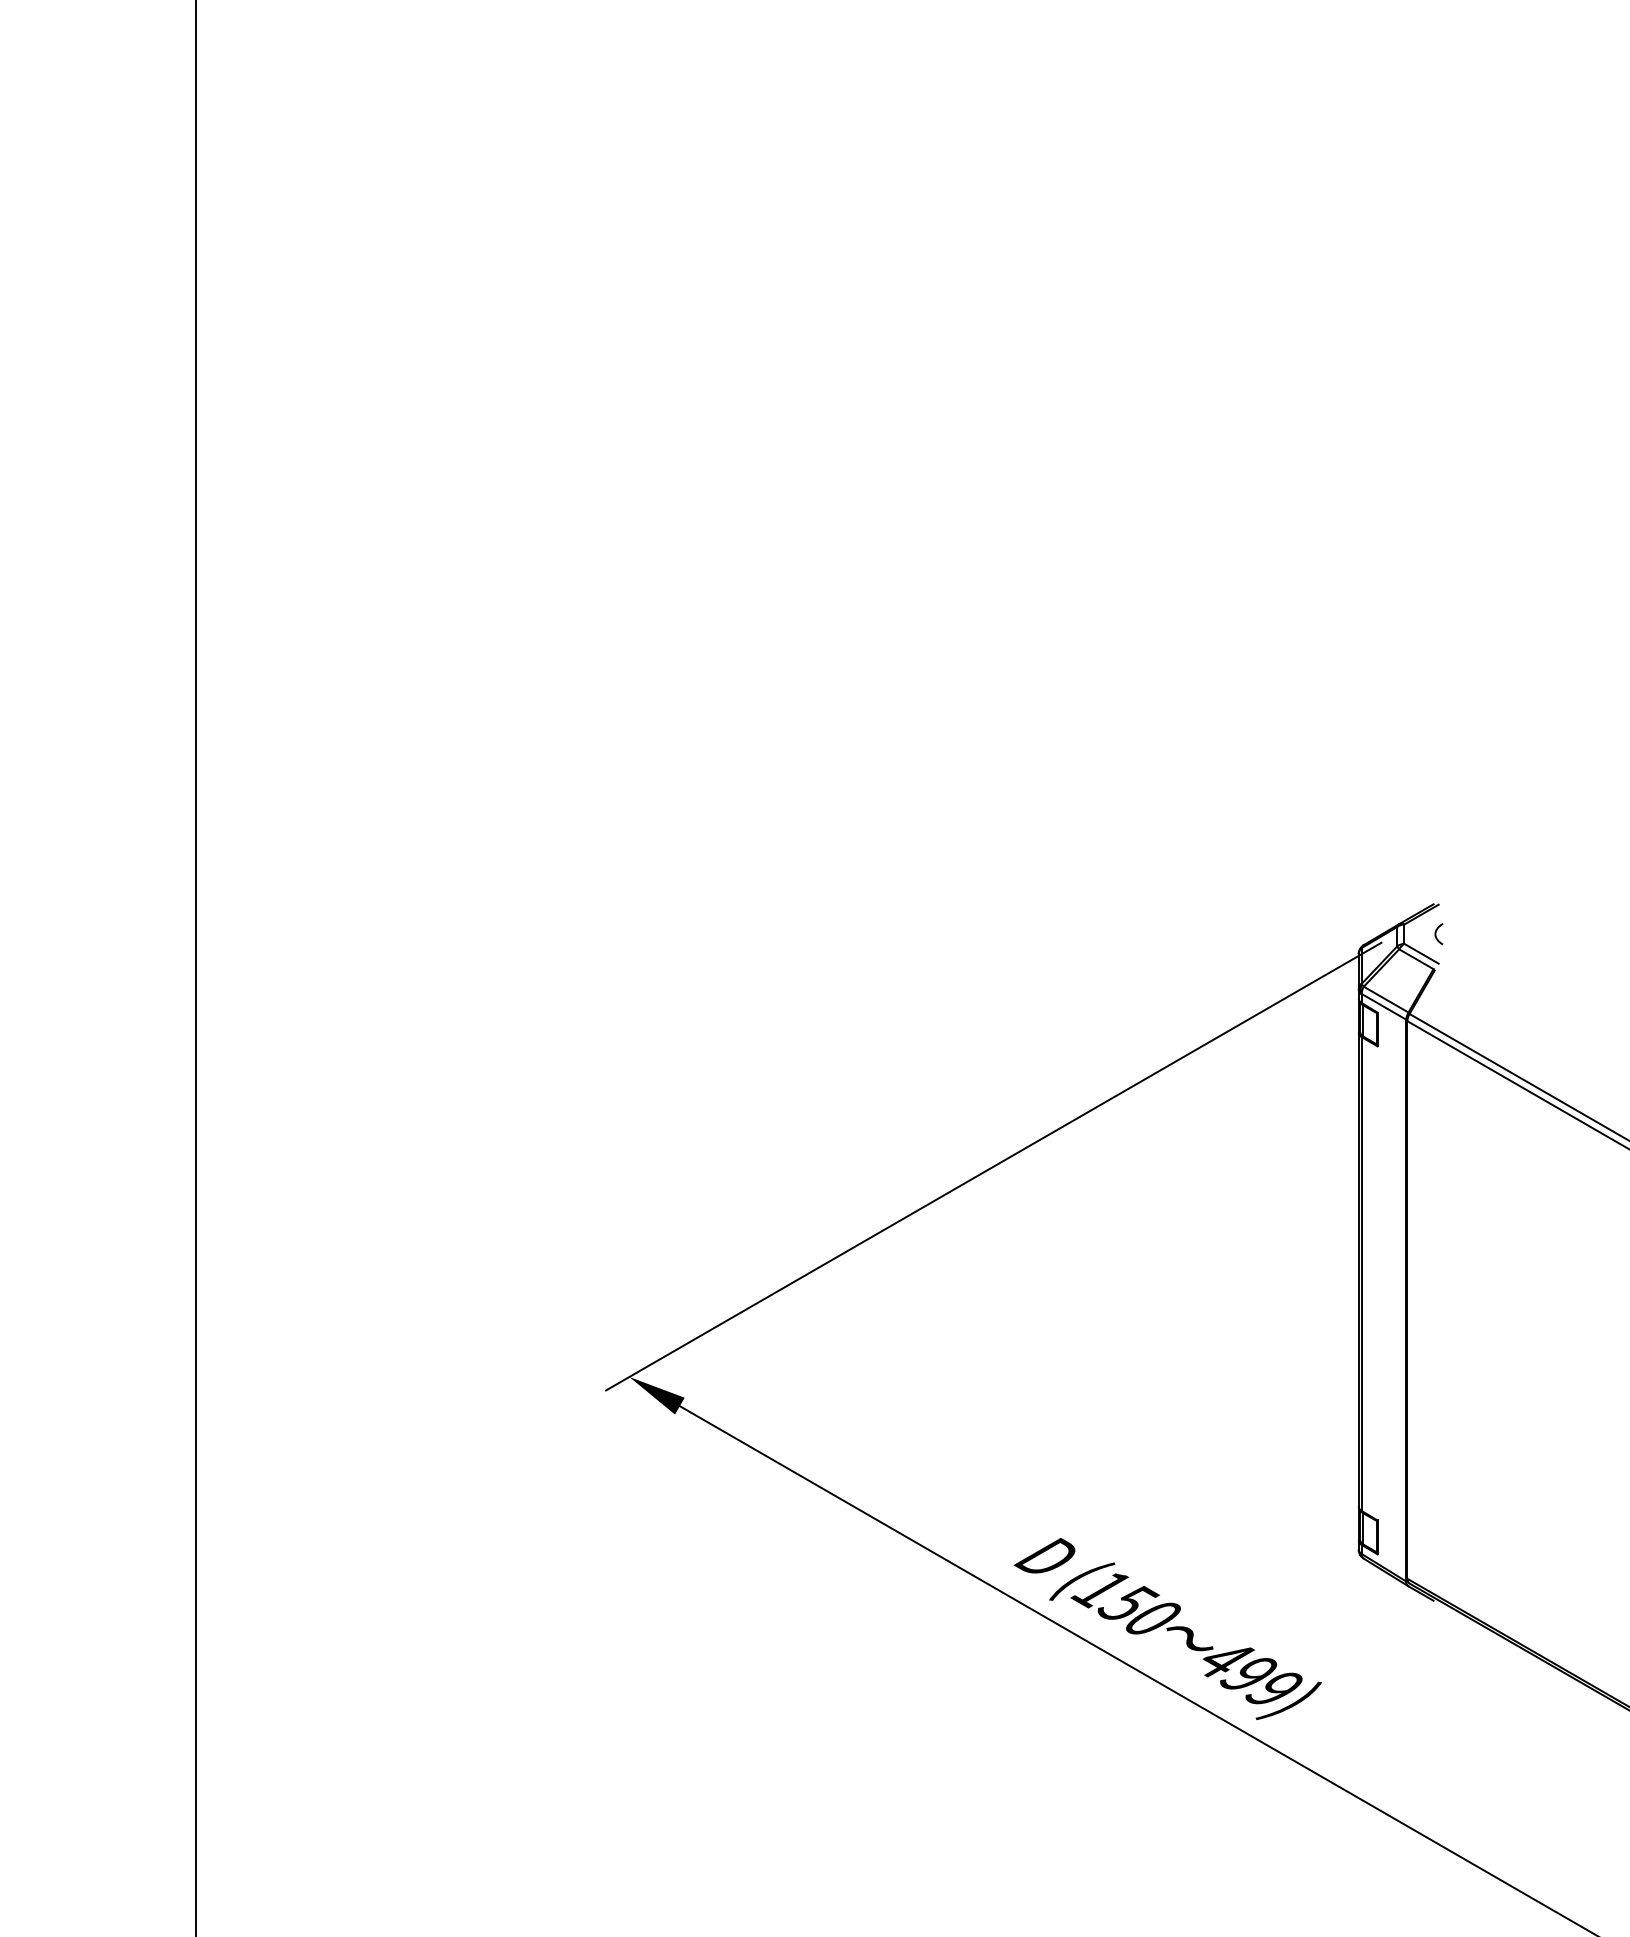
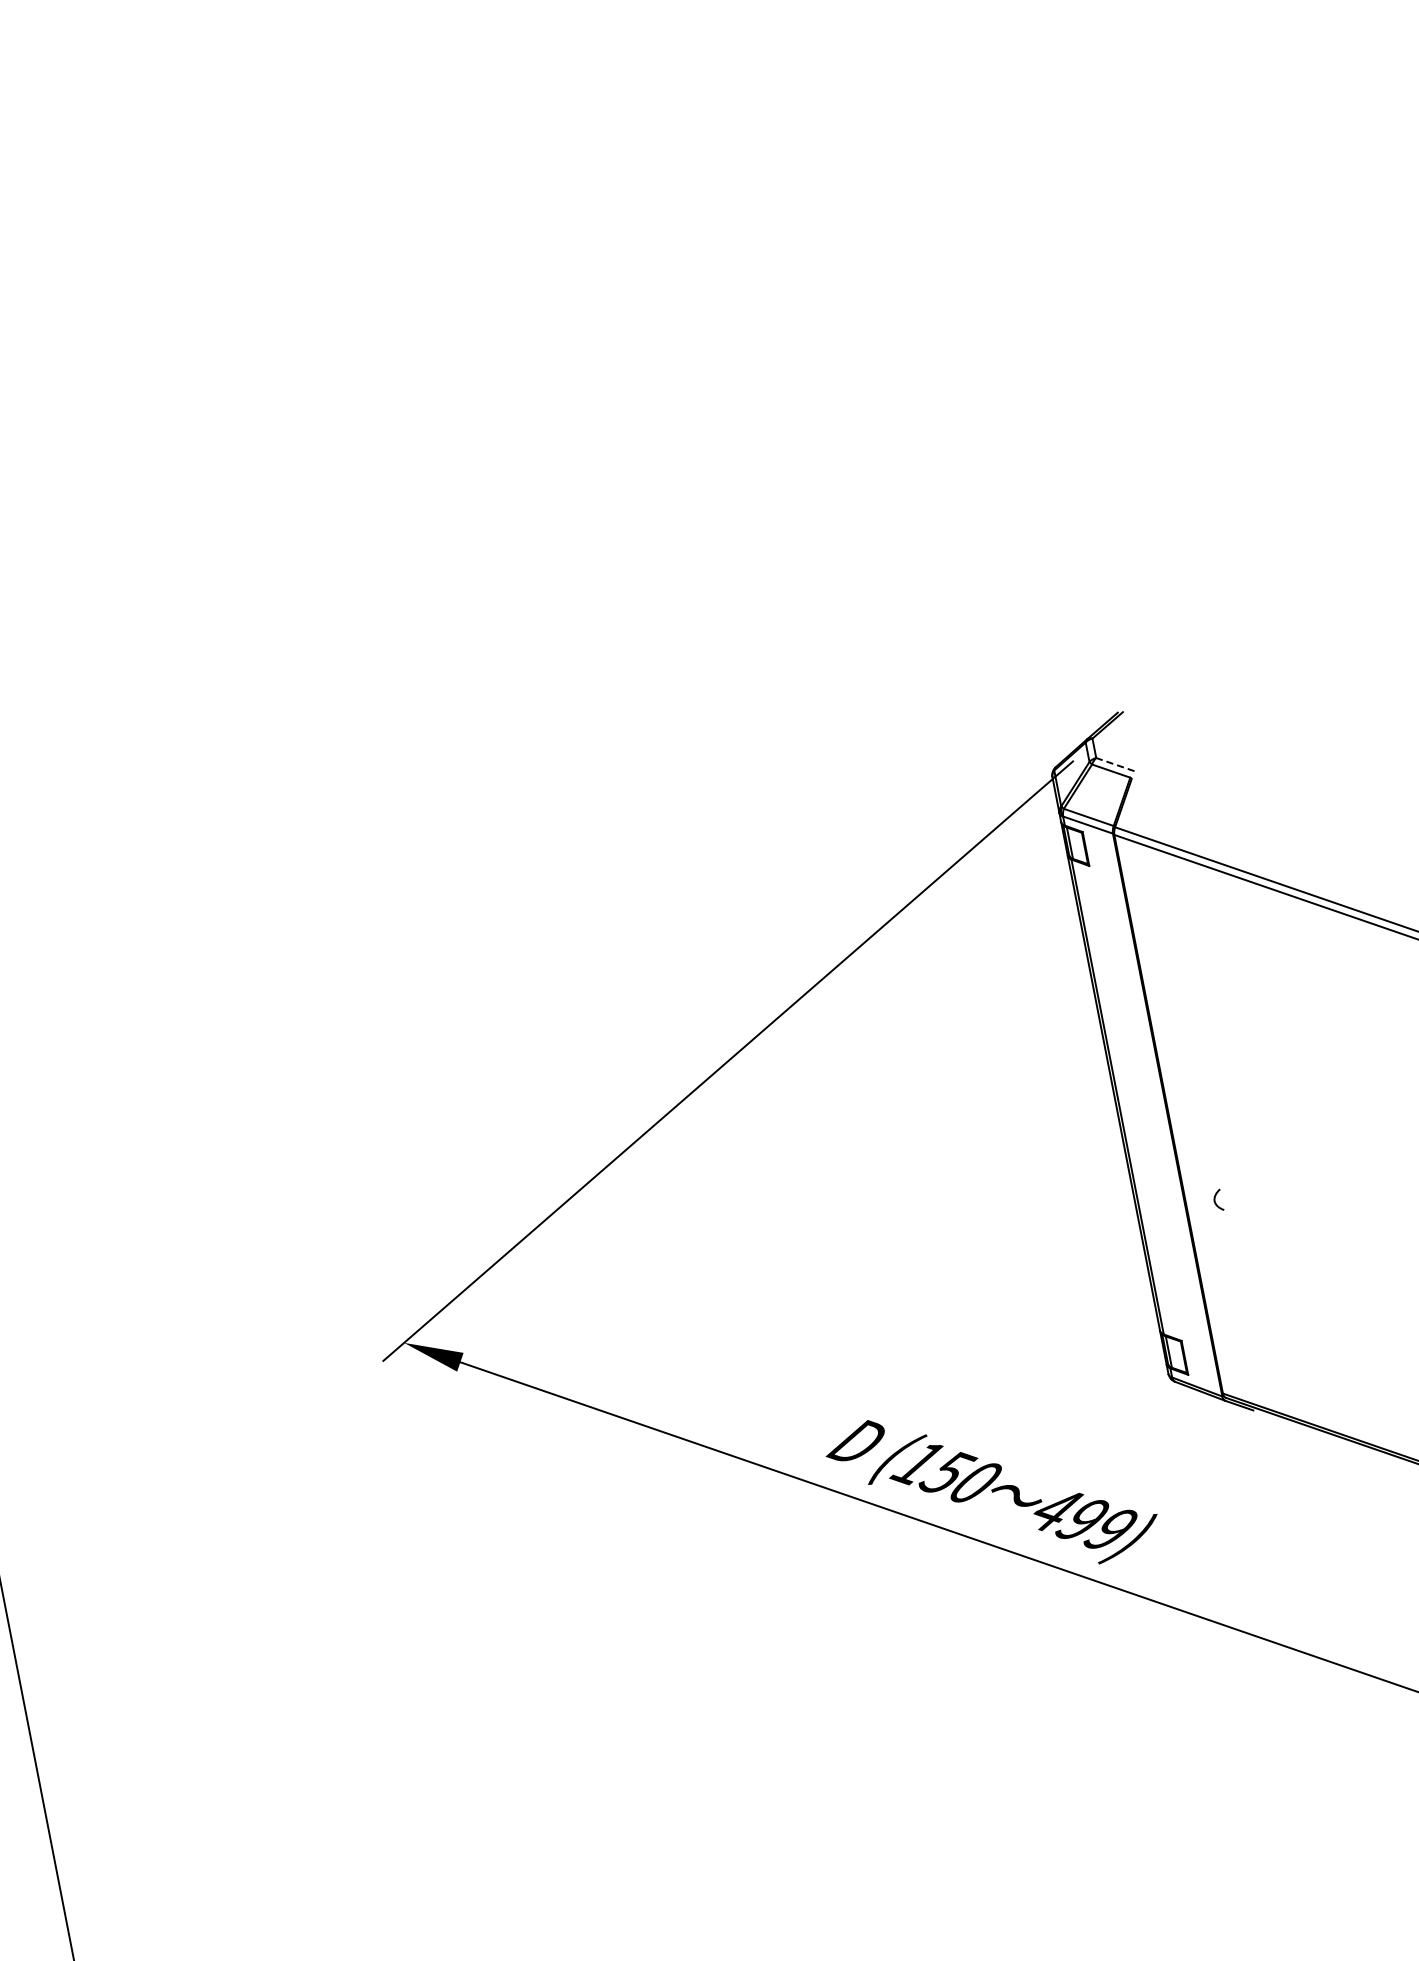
curve: (1436, 934) -> (1215, 1201), moved
line: (1421, 953) -> (1115, 764), solid -> dashed

